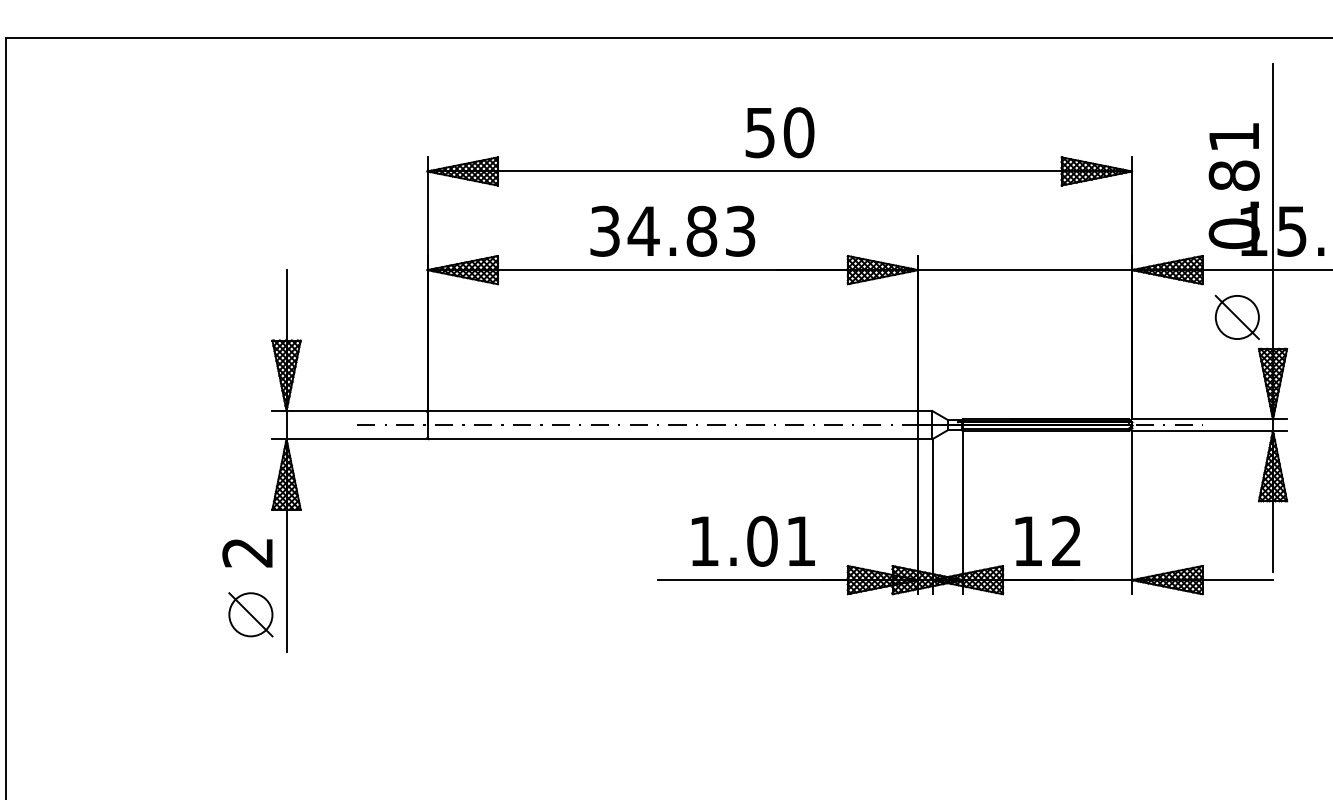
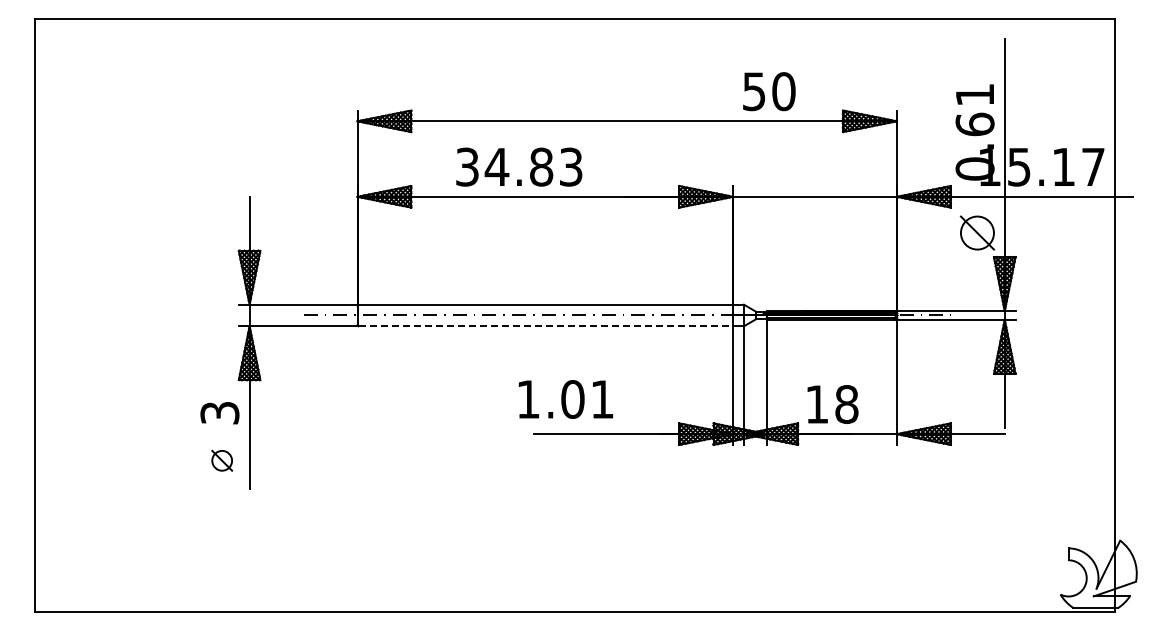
text: (780, 132) -> (769, 91), moved
text: (1233, 175) -> (974, 124), 0.81 -> 0.61
text: (673, 230) -> (519, 166), moved
line: (674, 439) -> (546, 326), solid -> dashed
text: (752, 541) -> (565, 399), moved
text: (1066, 541) -> (846, 404), 12 -> 18
text: (247, 553) -> (219, 413), 2 -> 3
part: (249, 614) -> (221, 460), size x0.6

